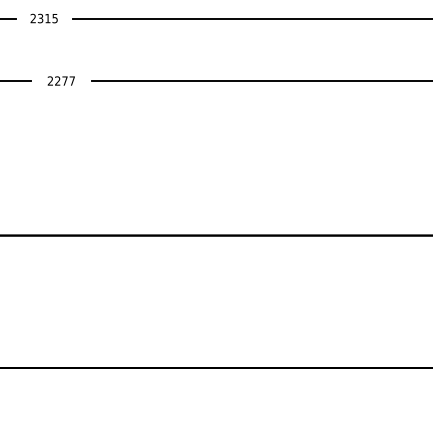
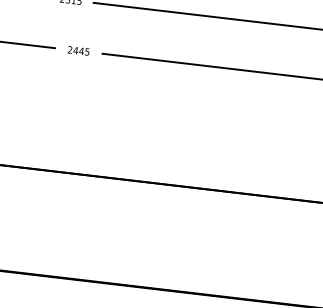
text: (64, 80) -> (81, 50), 2277 -> 2445

